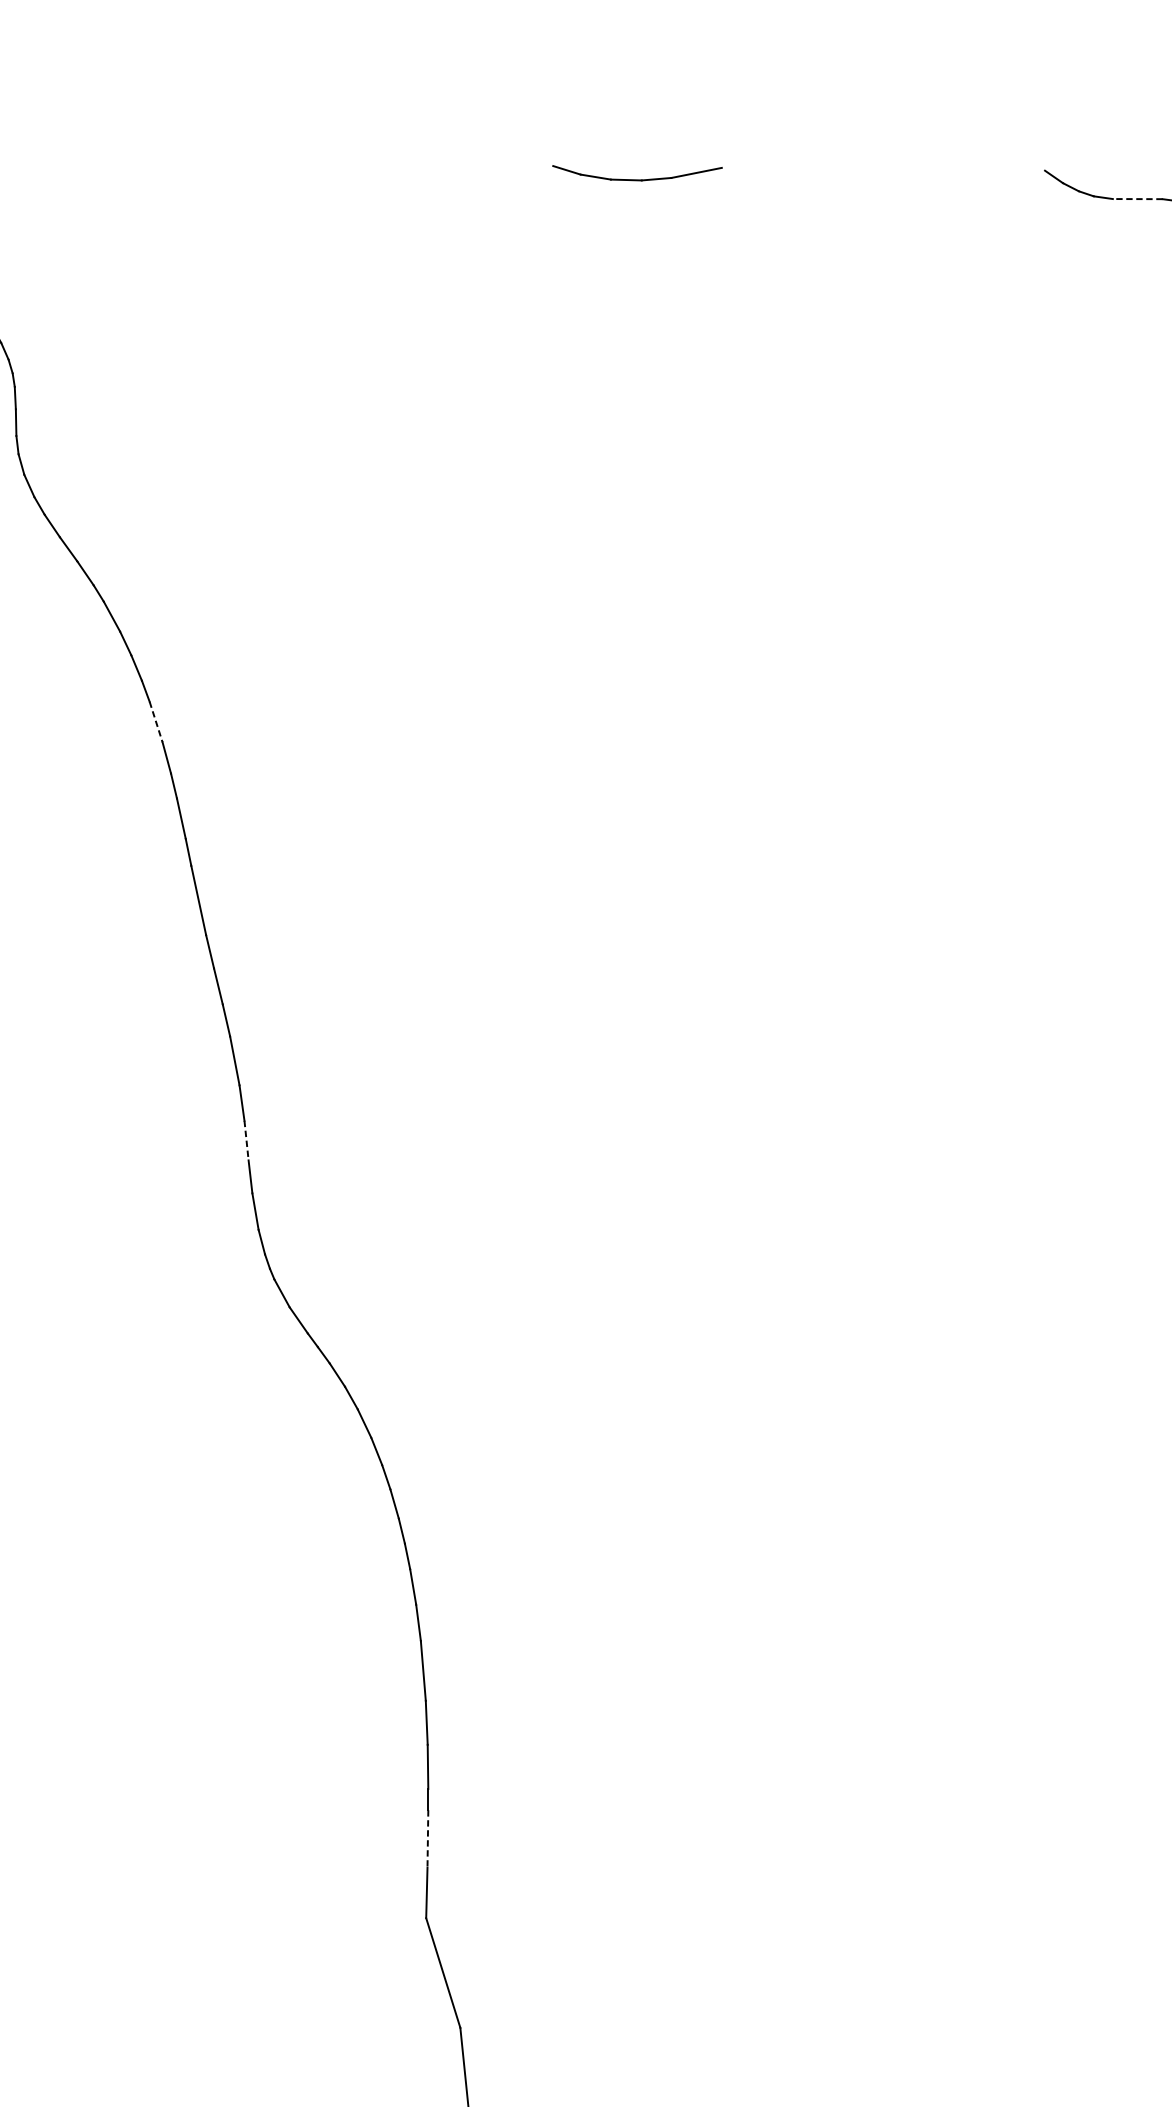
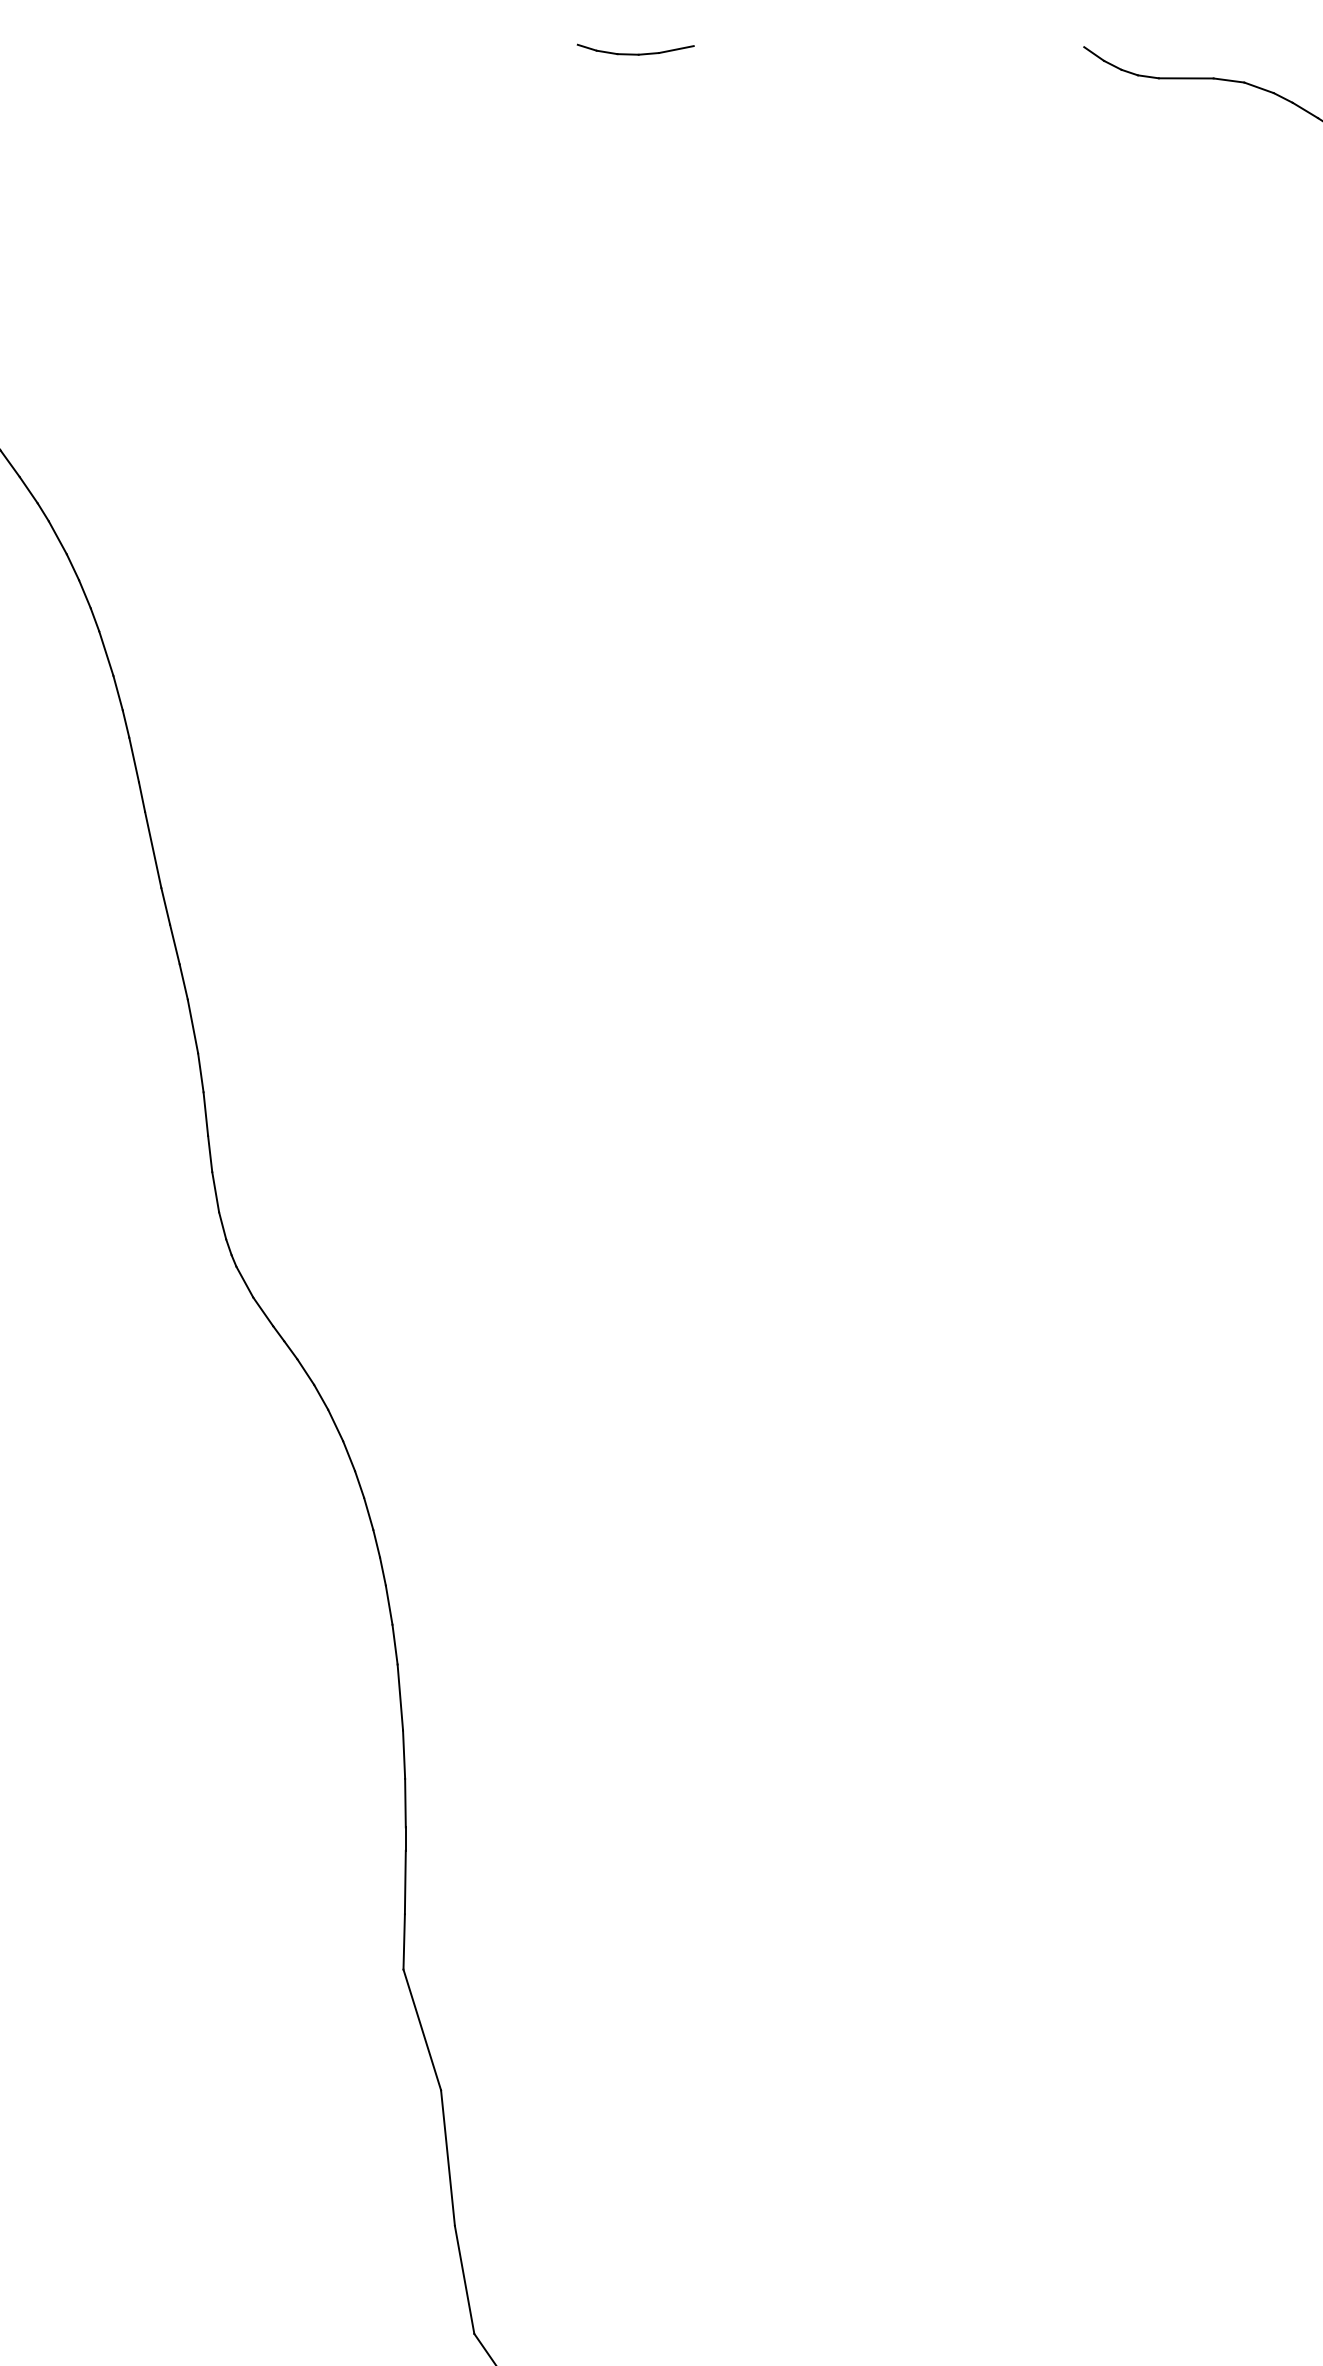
part: (637, 172) -> (635, 49), size x0.62
line: (1137, 199) -> (1185, 78), dashed -> solid
line: (156, 722) -> (106, 654), dashed -> solid
line: (246, 1140) -> (205, 1114), dashed -> solid
line: (428, 1839) -> (405, 1882), dashed -> solid

